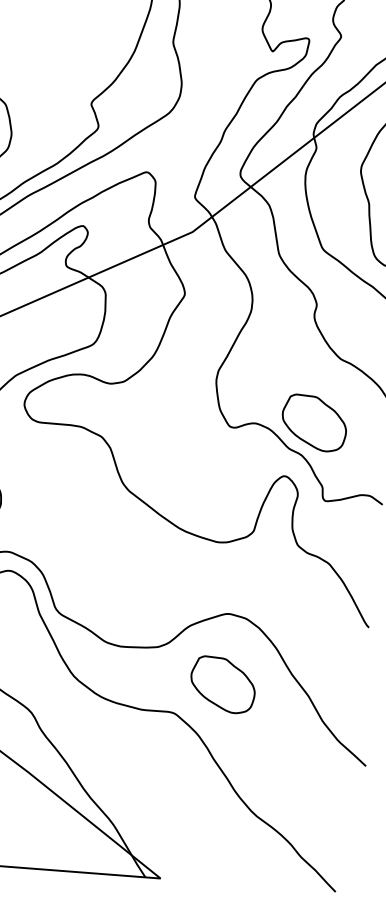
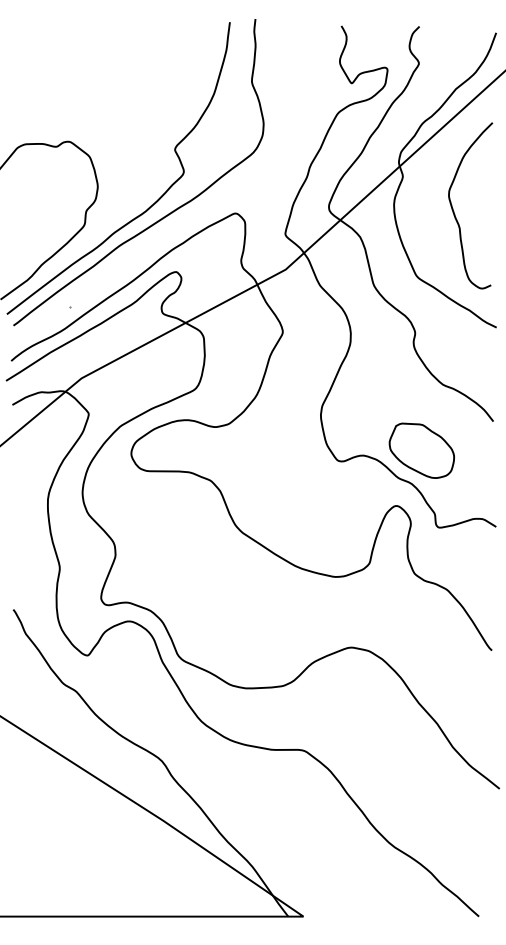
part: (222, 684) -> (350, 718), removed

